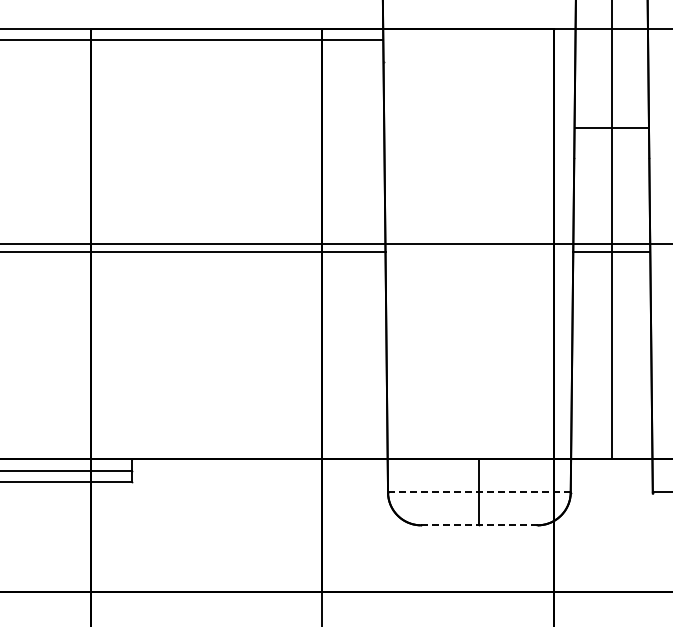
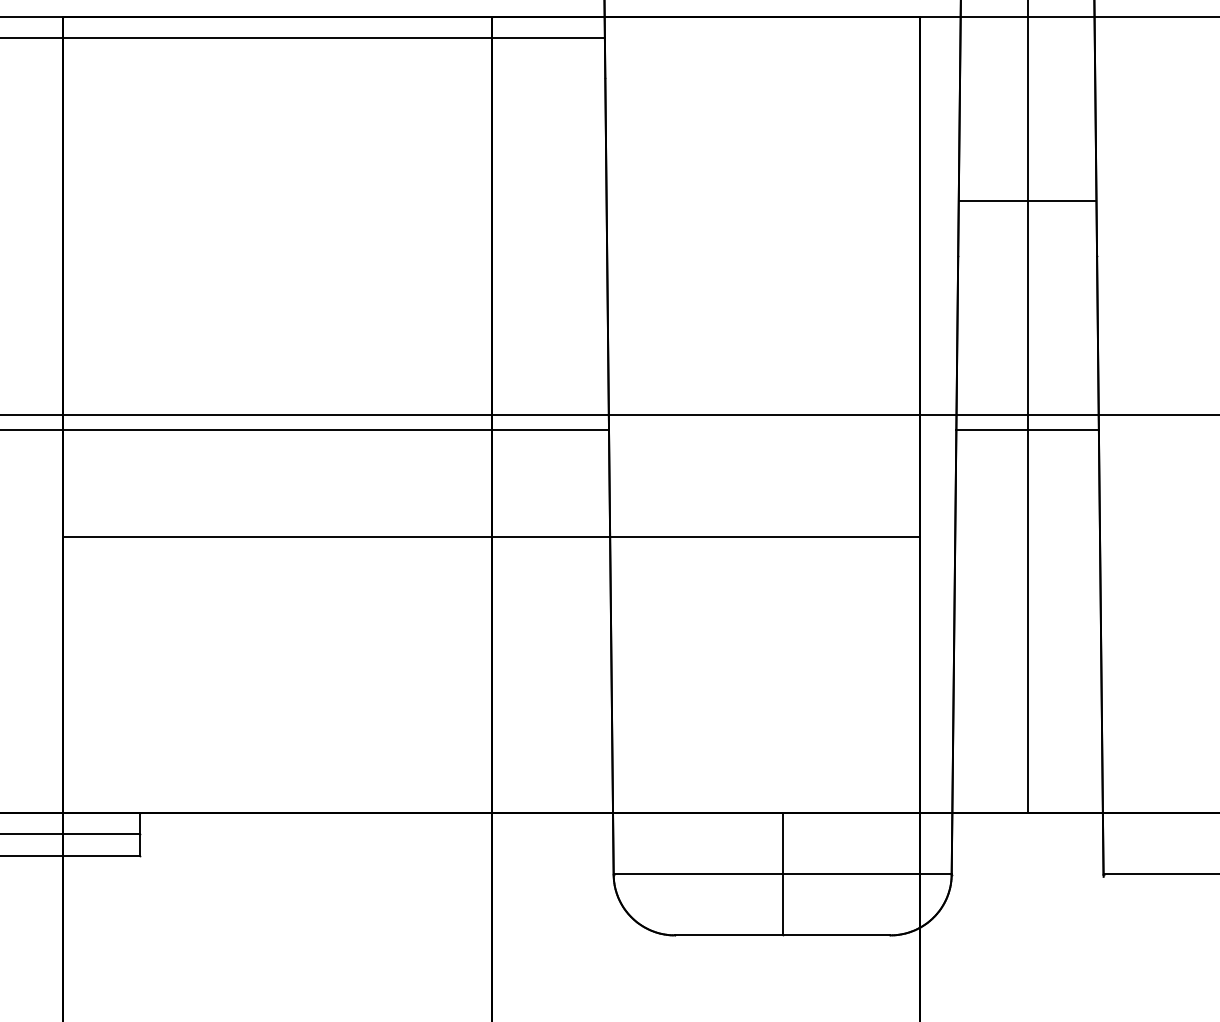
line: (321, 310) -> (490, 537), added
line: (479, 492) -> (782, 874), dashed -> solid
line: (478, 525) -> (781, 935), dashed -> solid

